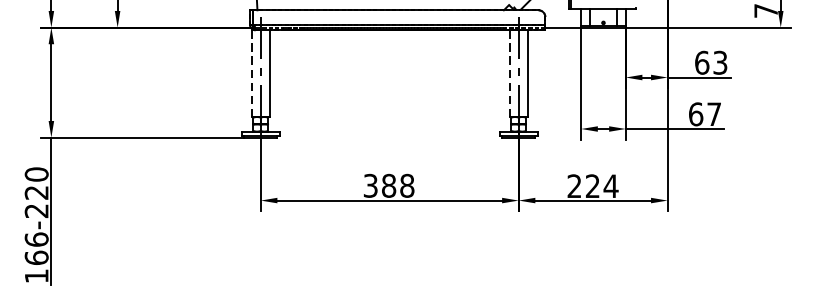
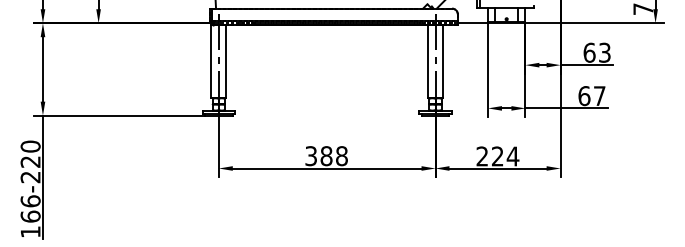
line: (252, 74) -> (211, 62), dashed -> solid
line: (509, 74) -> (427, 62), dashed -> solid

